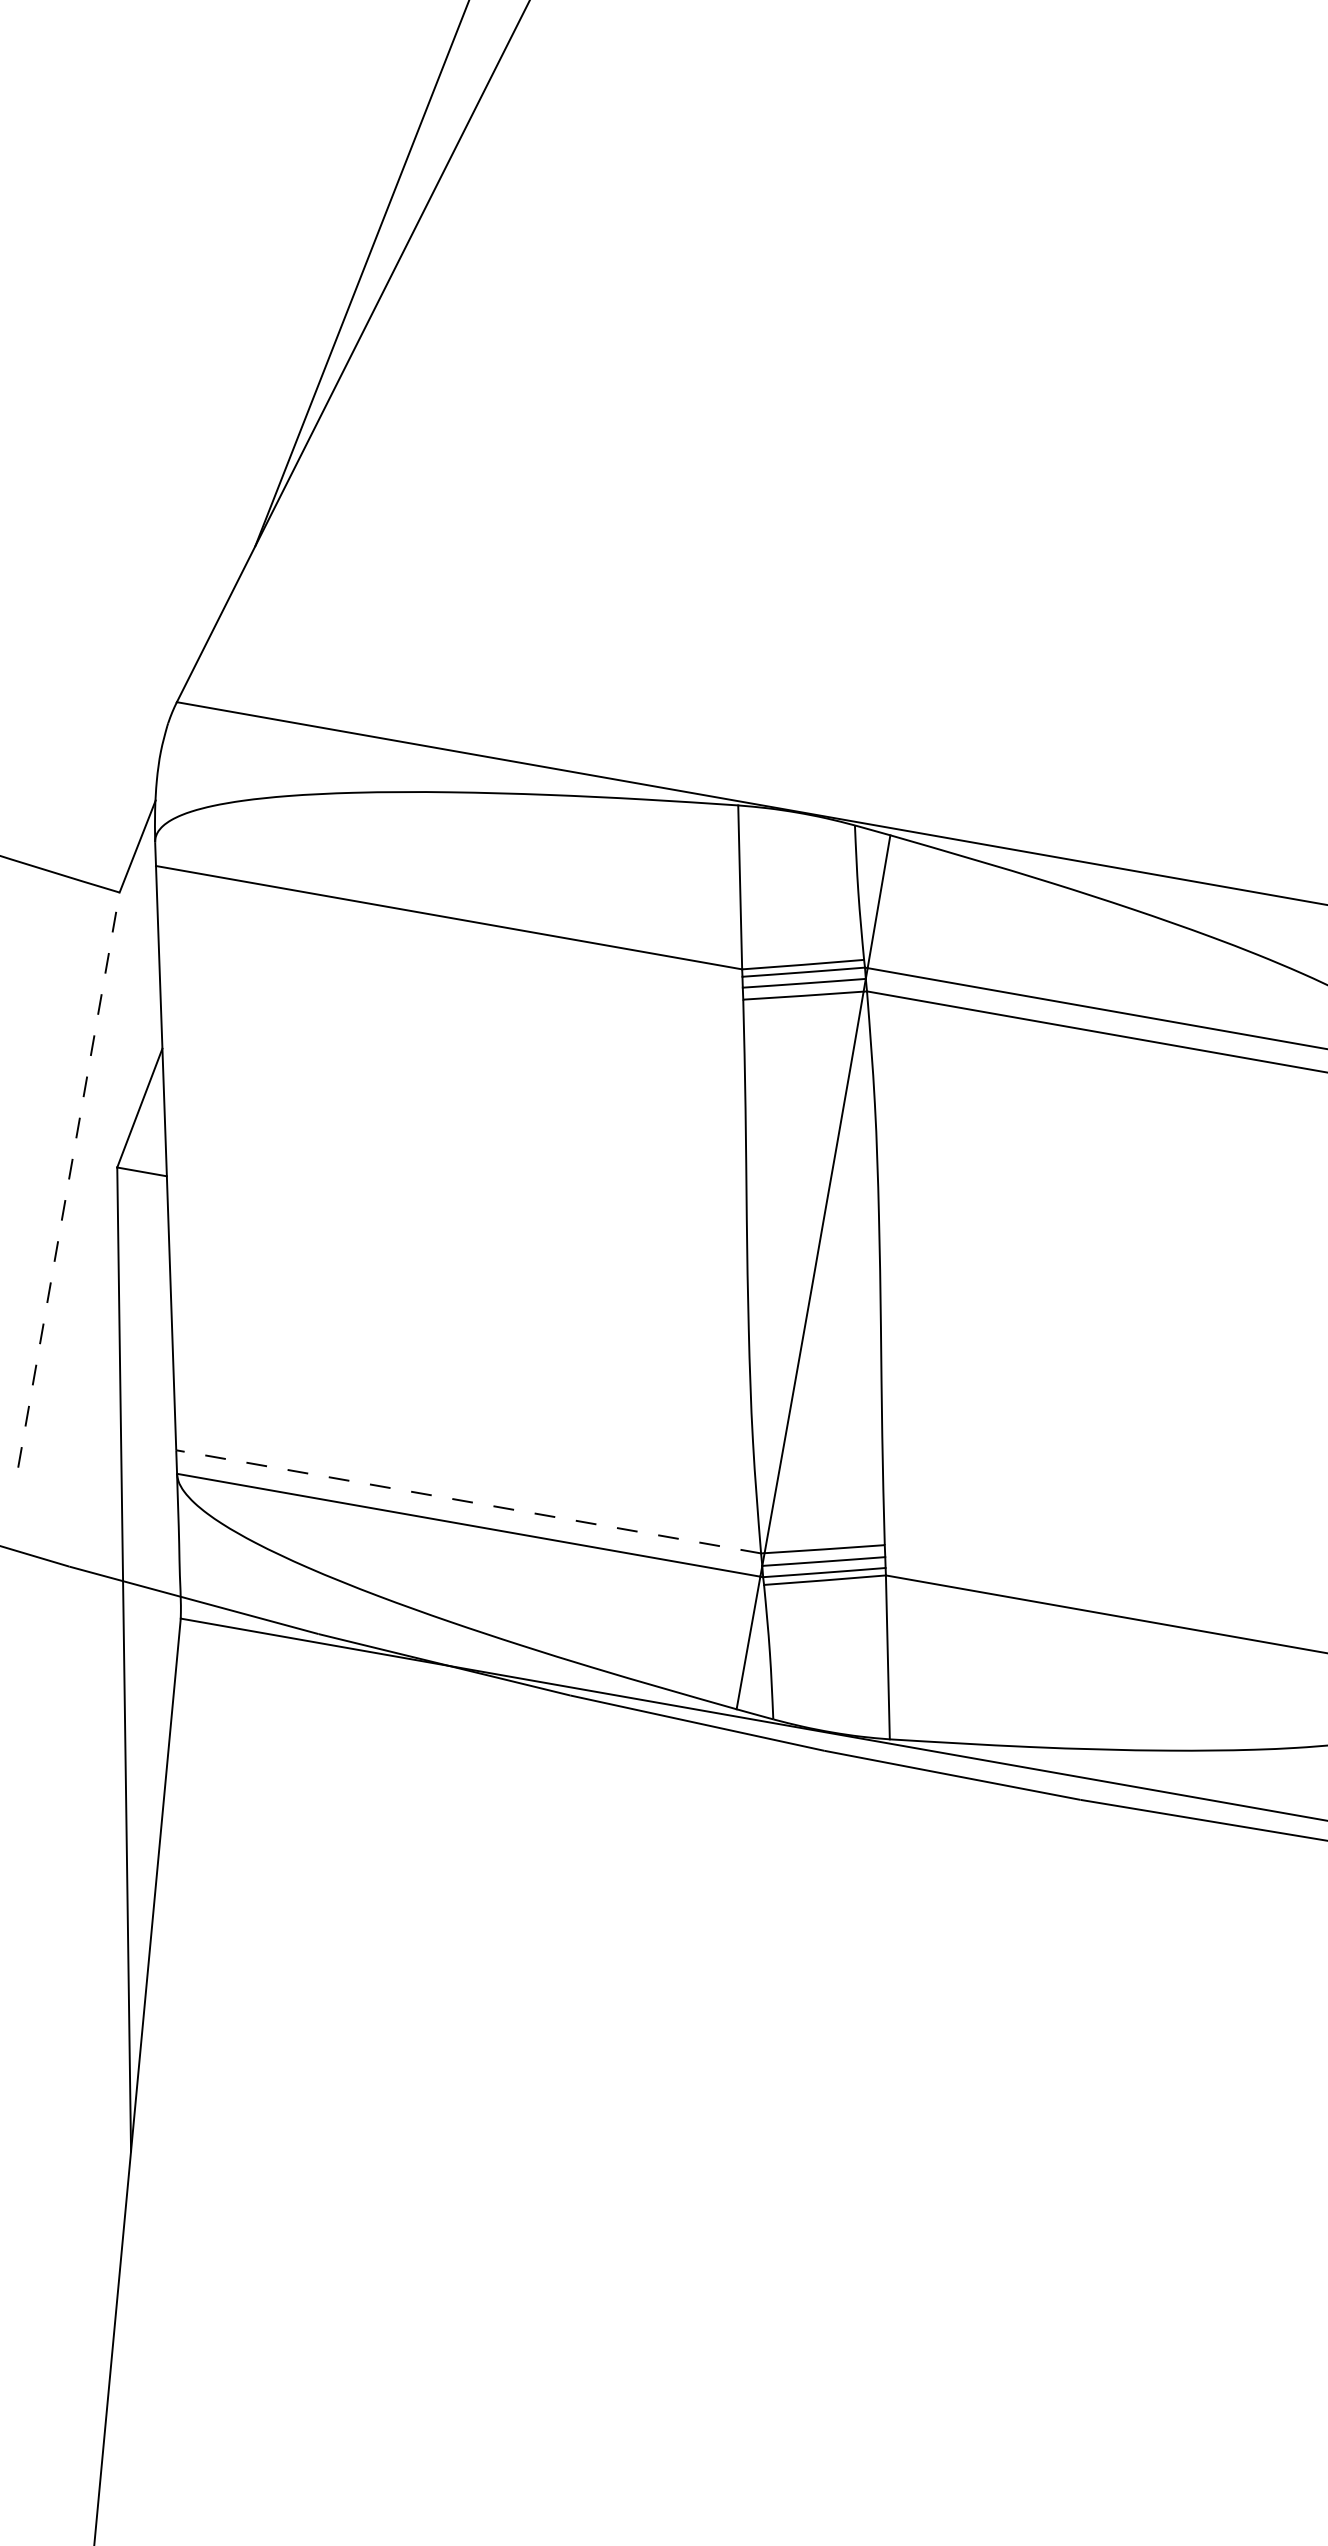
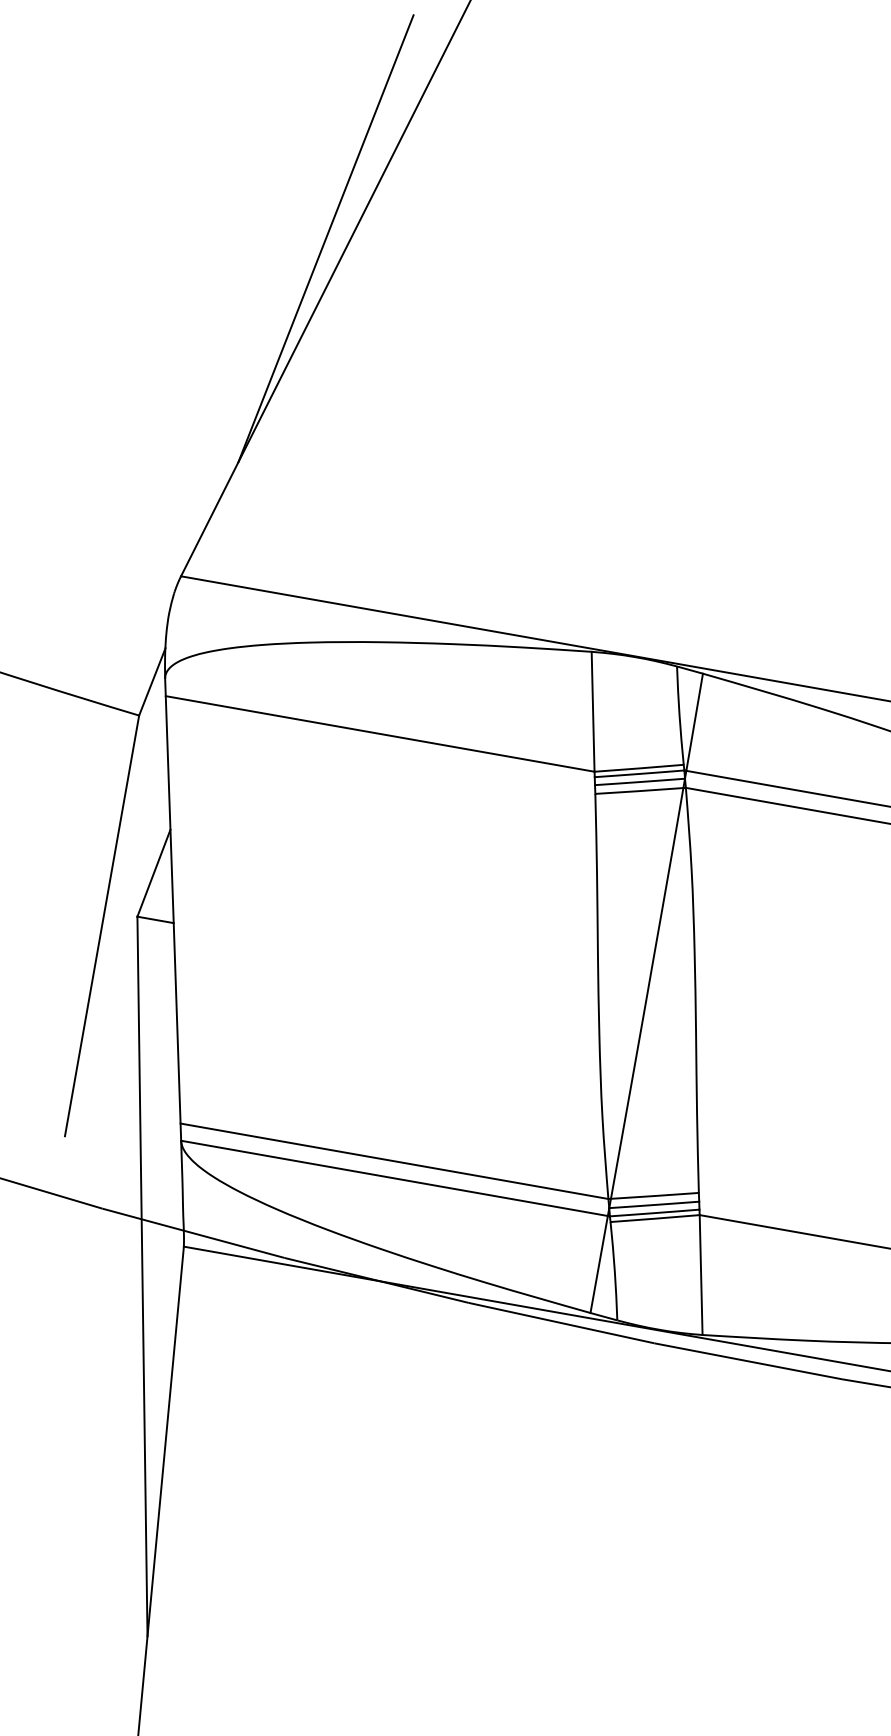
line: (69, 1179) -> (102, 925), dashed -> solid
line: (468, 1501) -> (394, 1161), dashed -> solid

